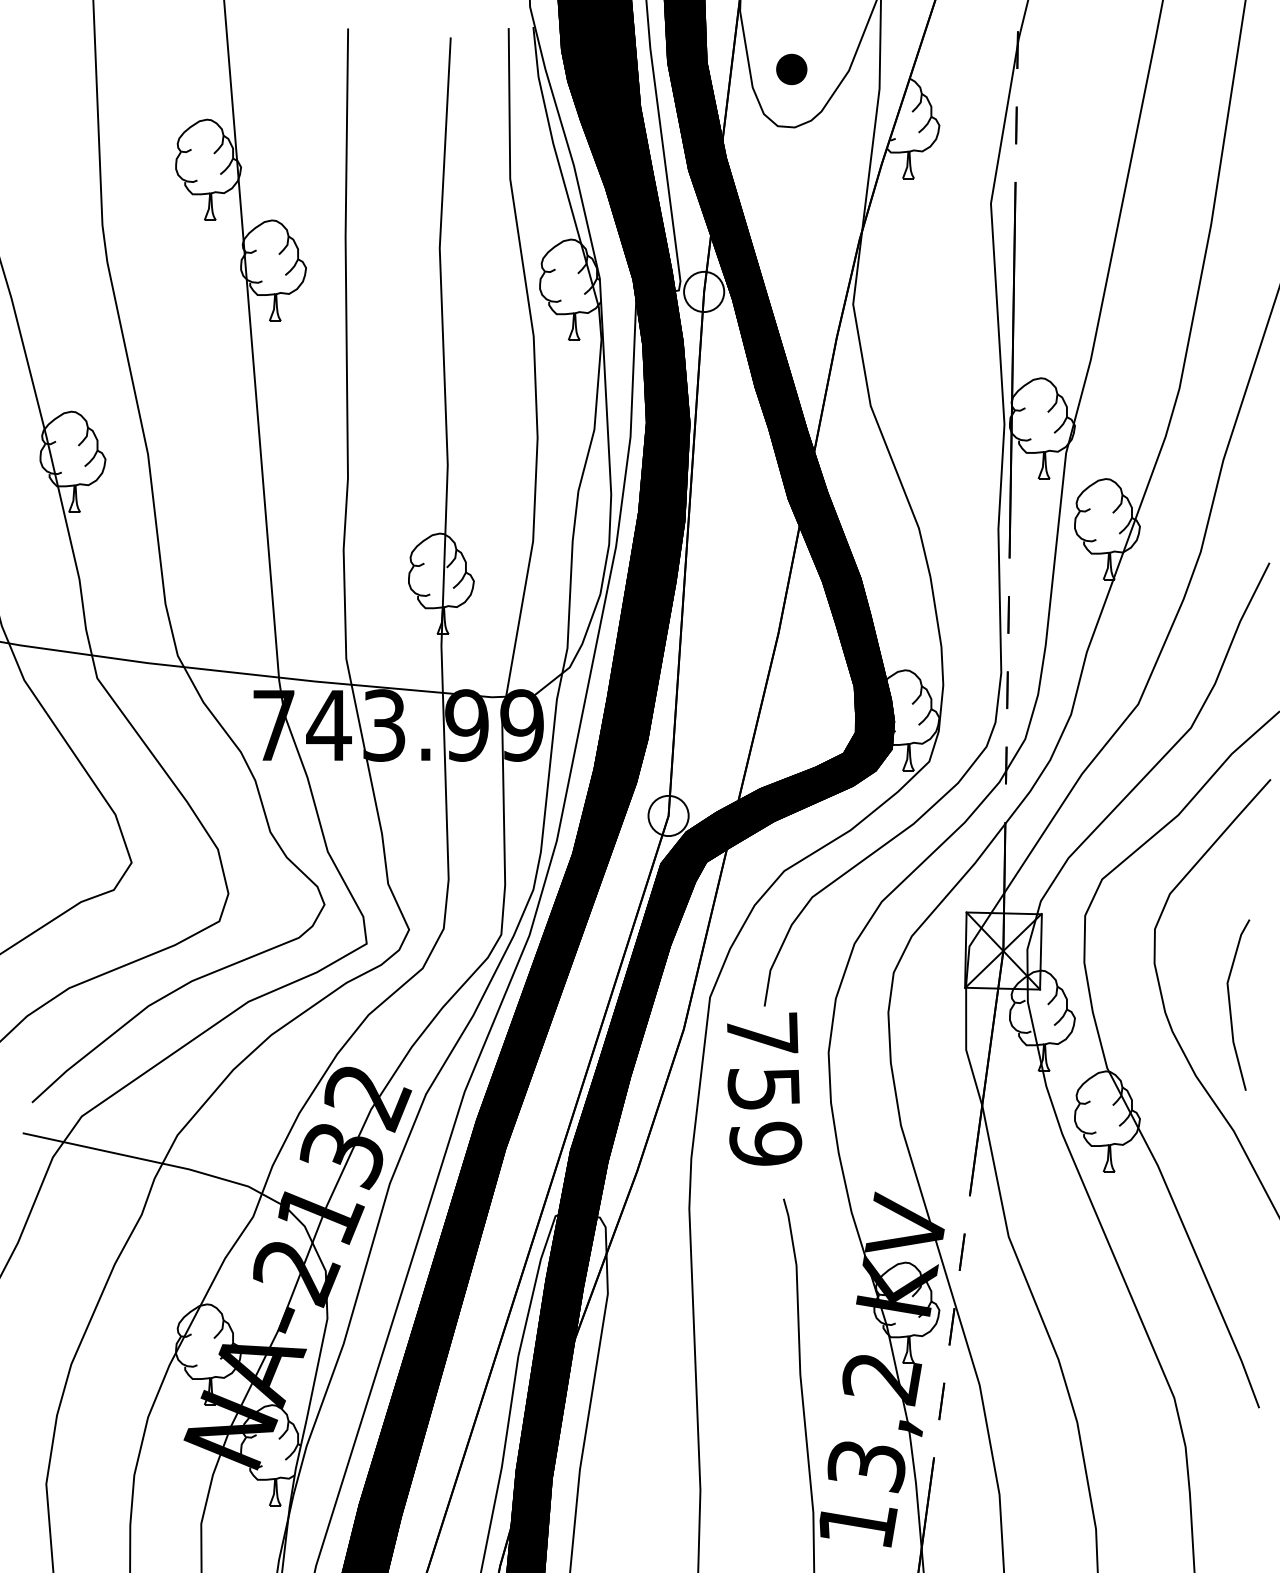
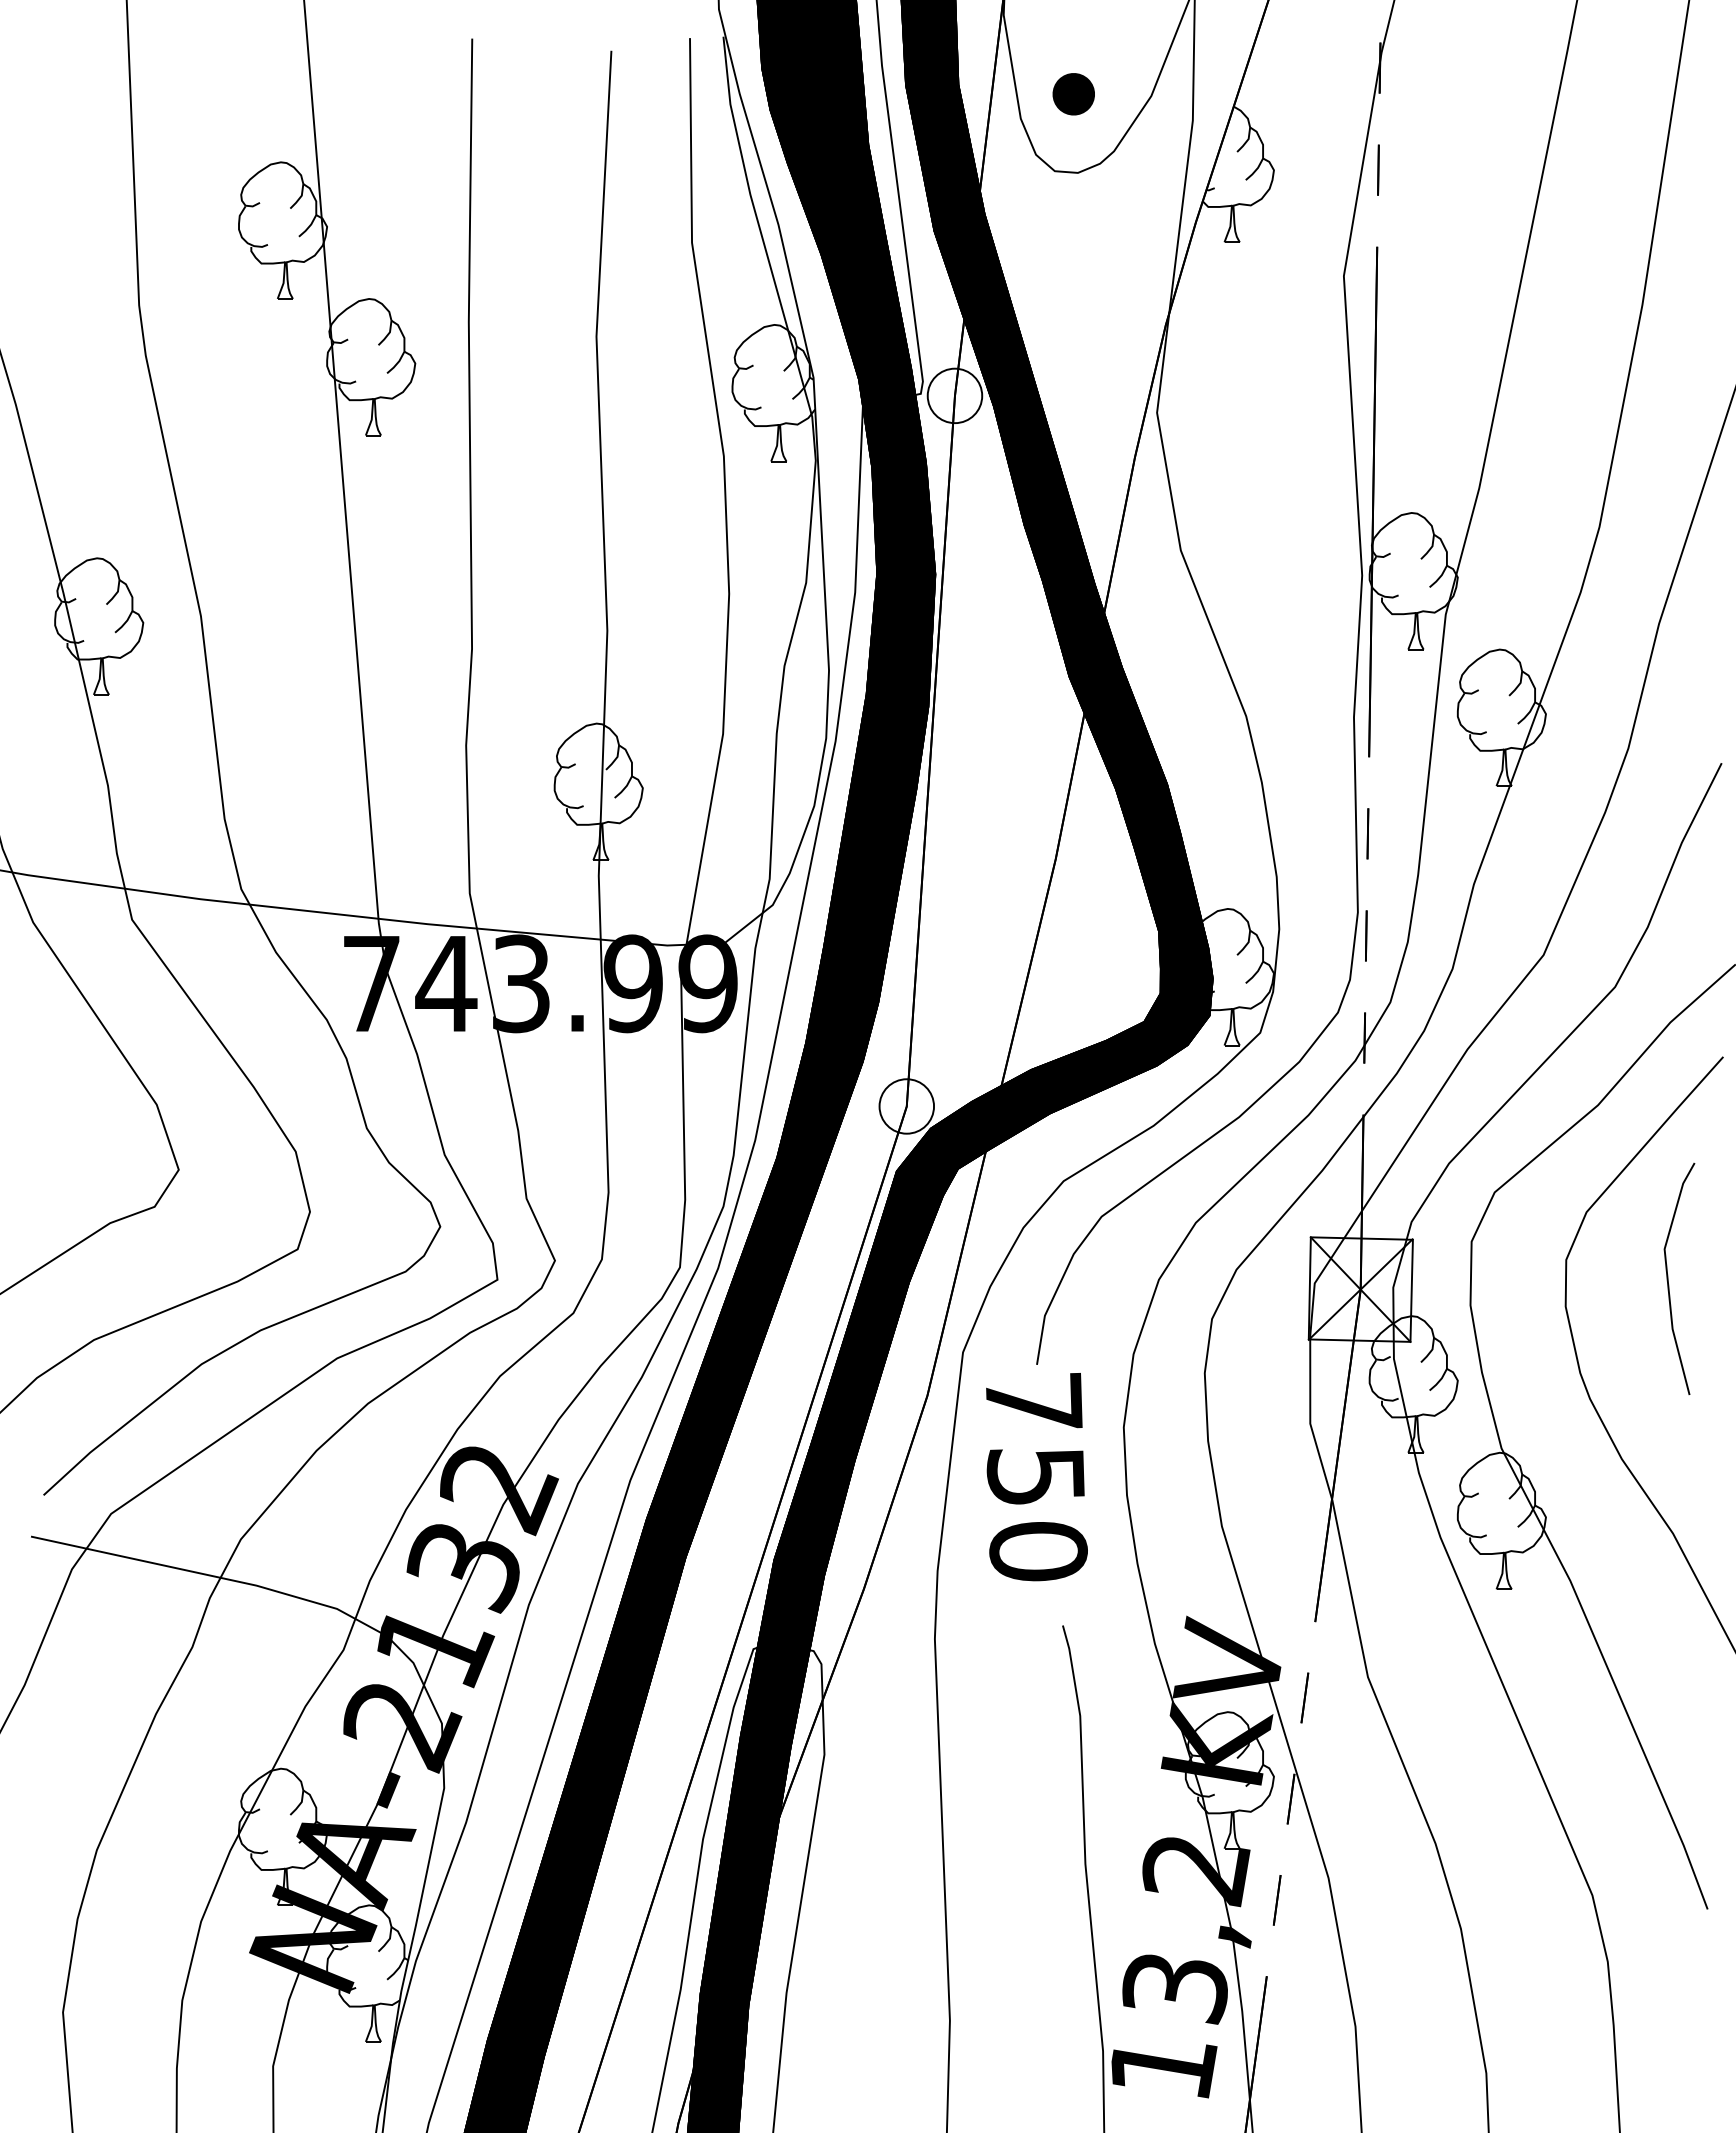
line: (1230, 1004) -> (1668, 1278), moved
text: (765, 1144) -> (1038, 1551), 759 -> 750

